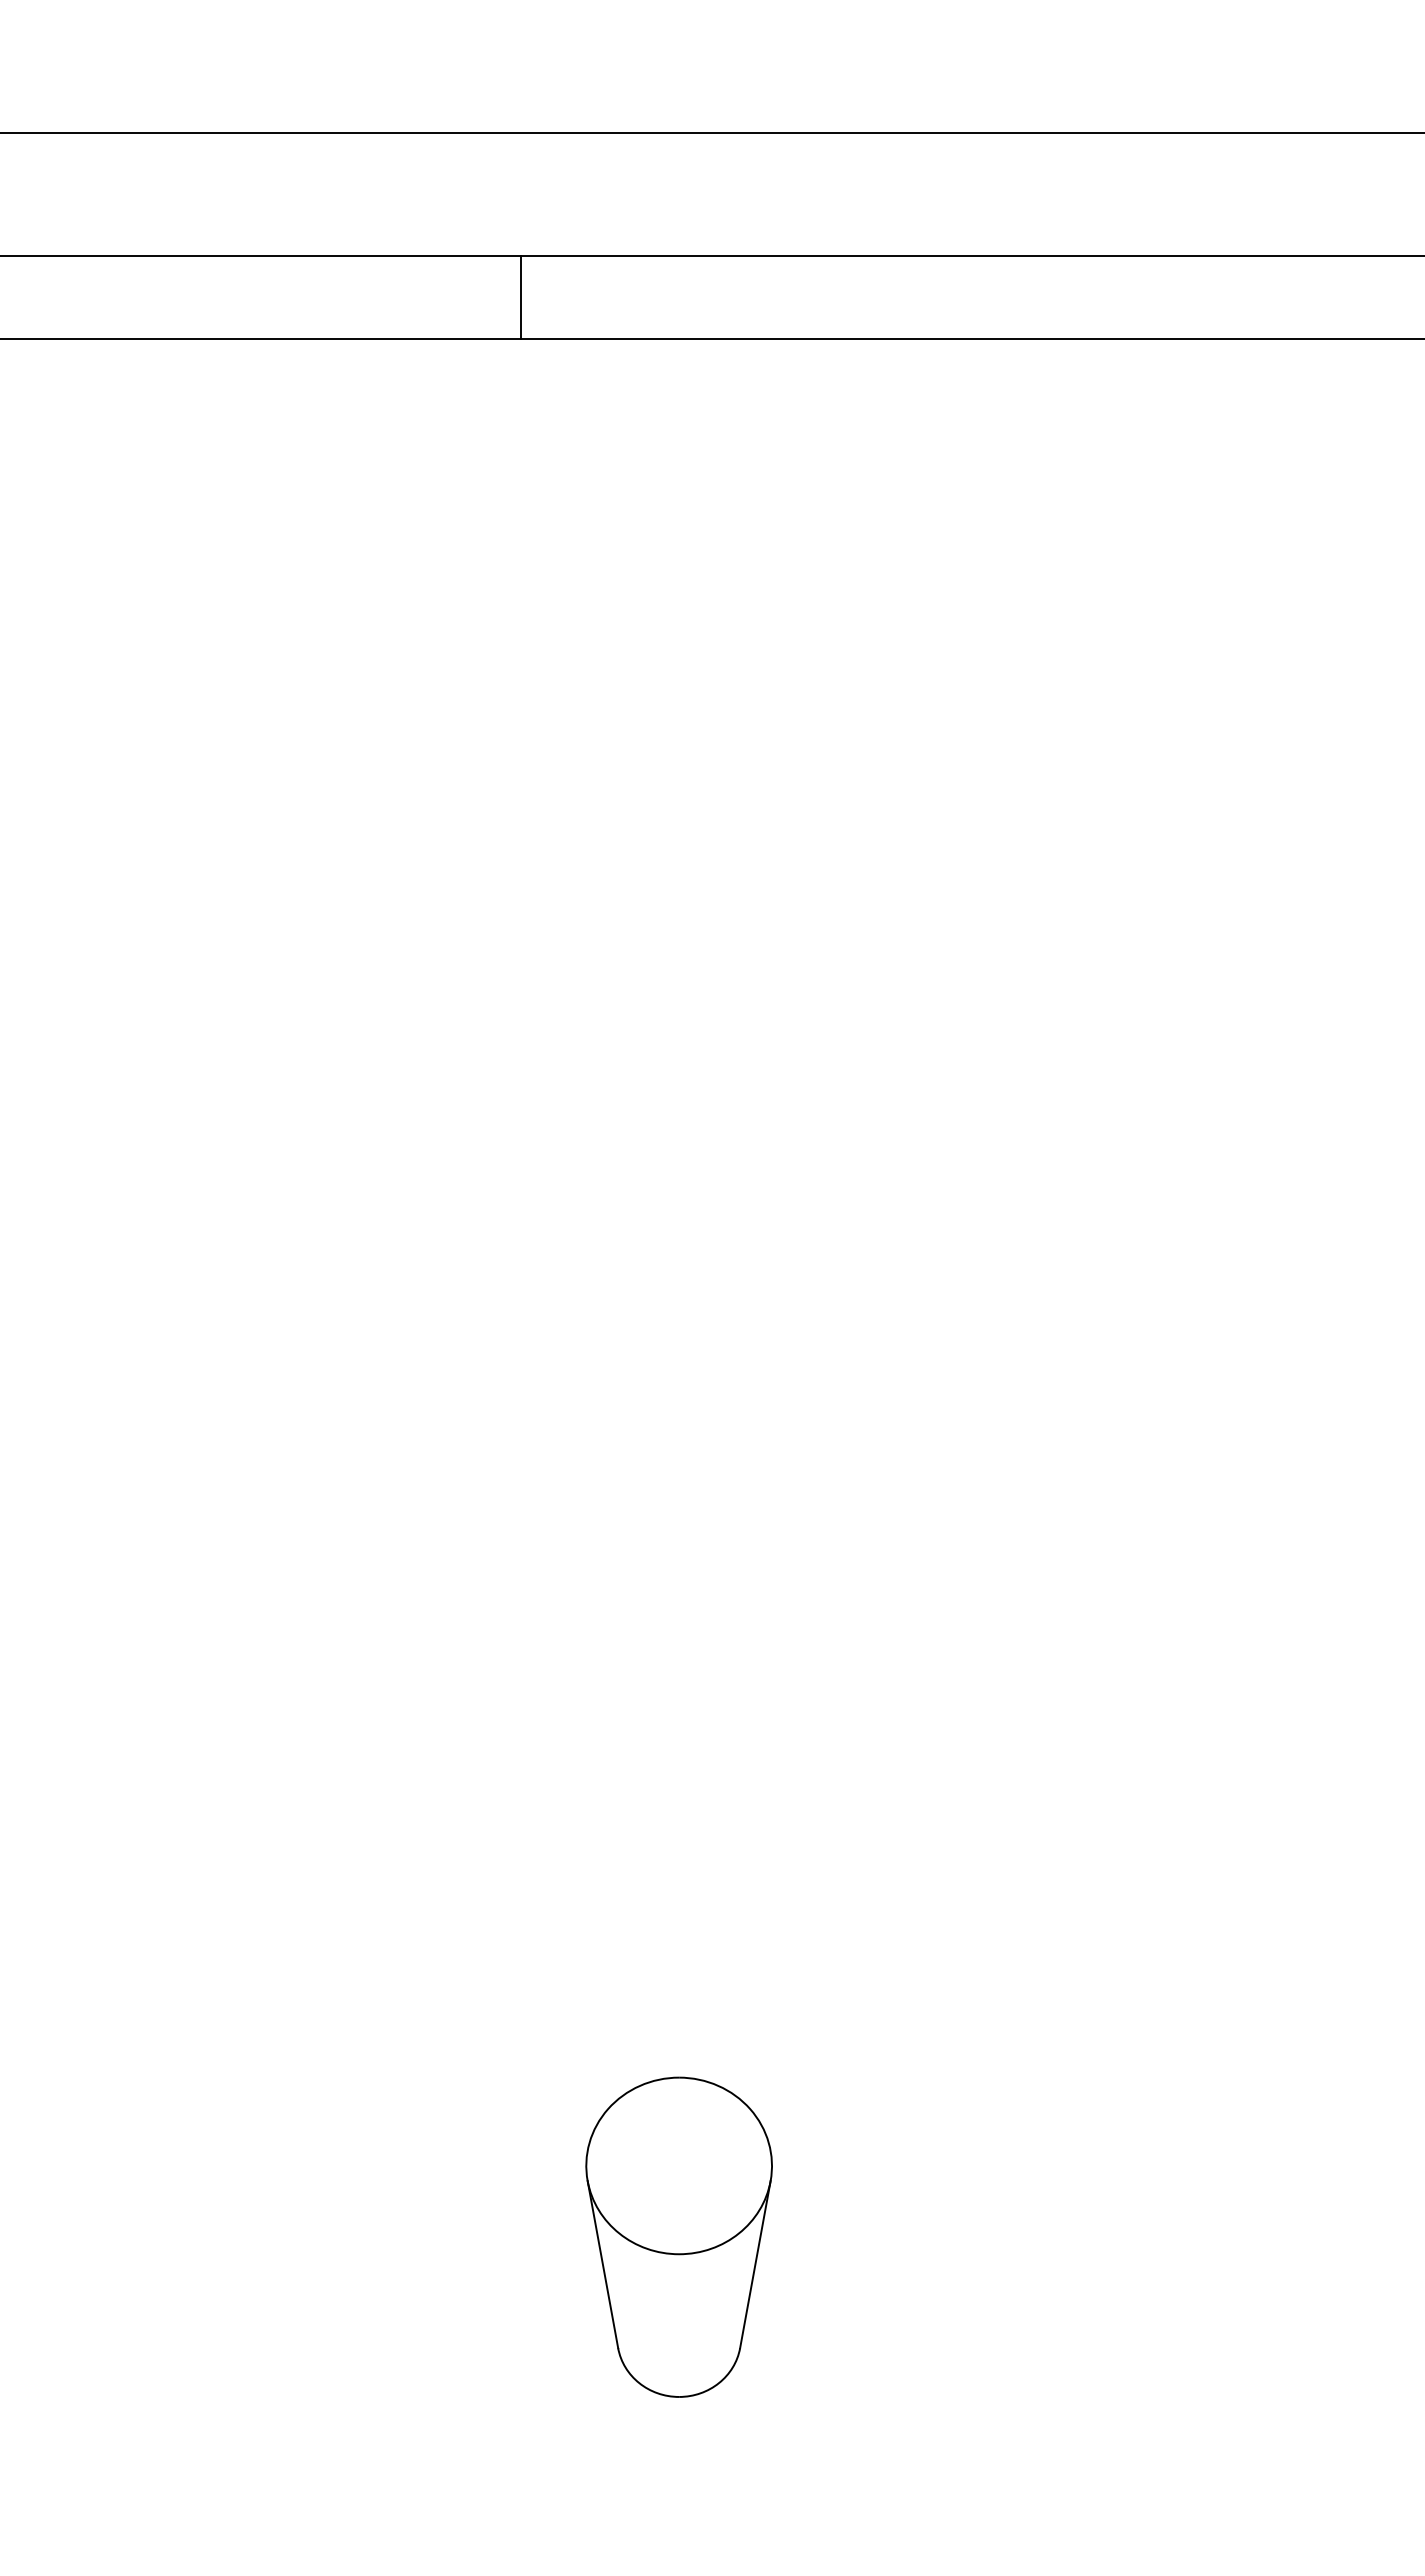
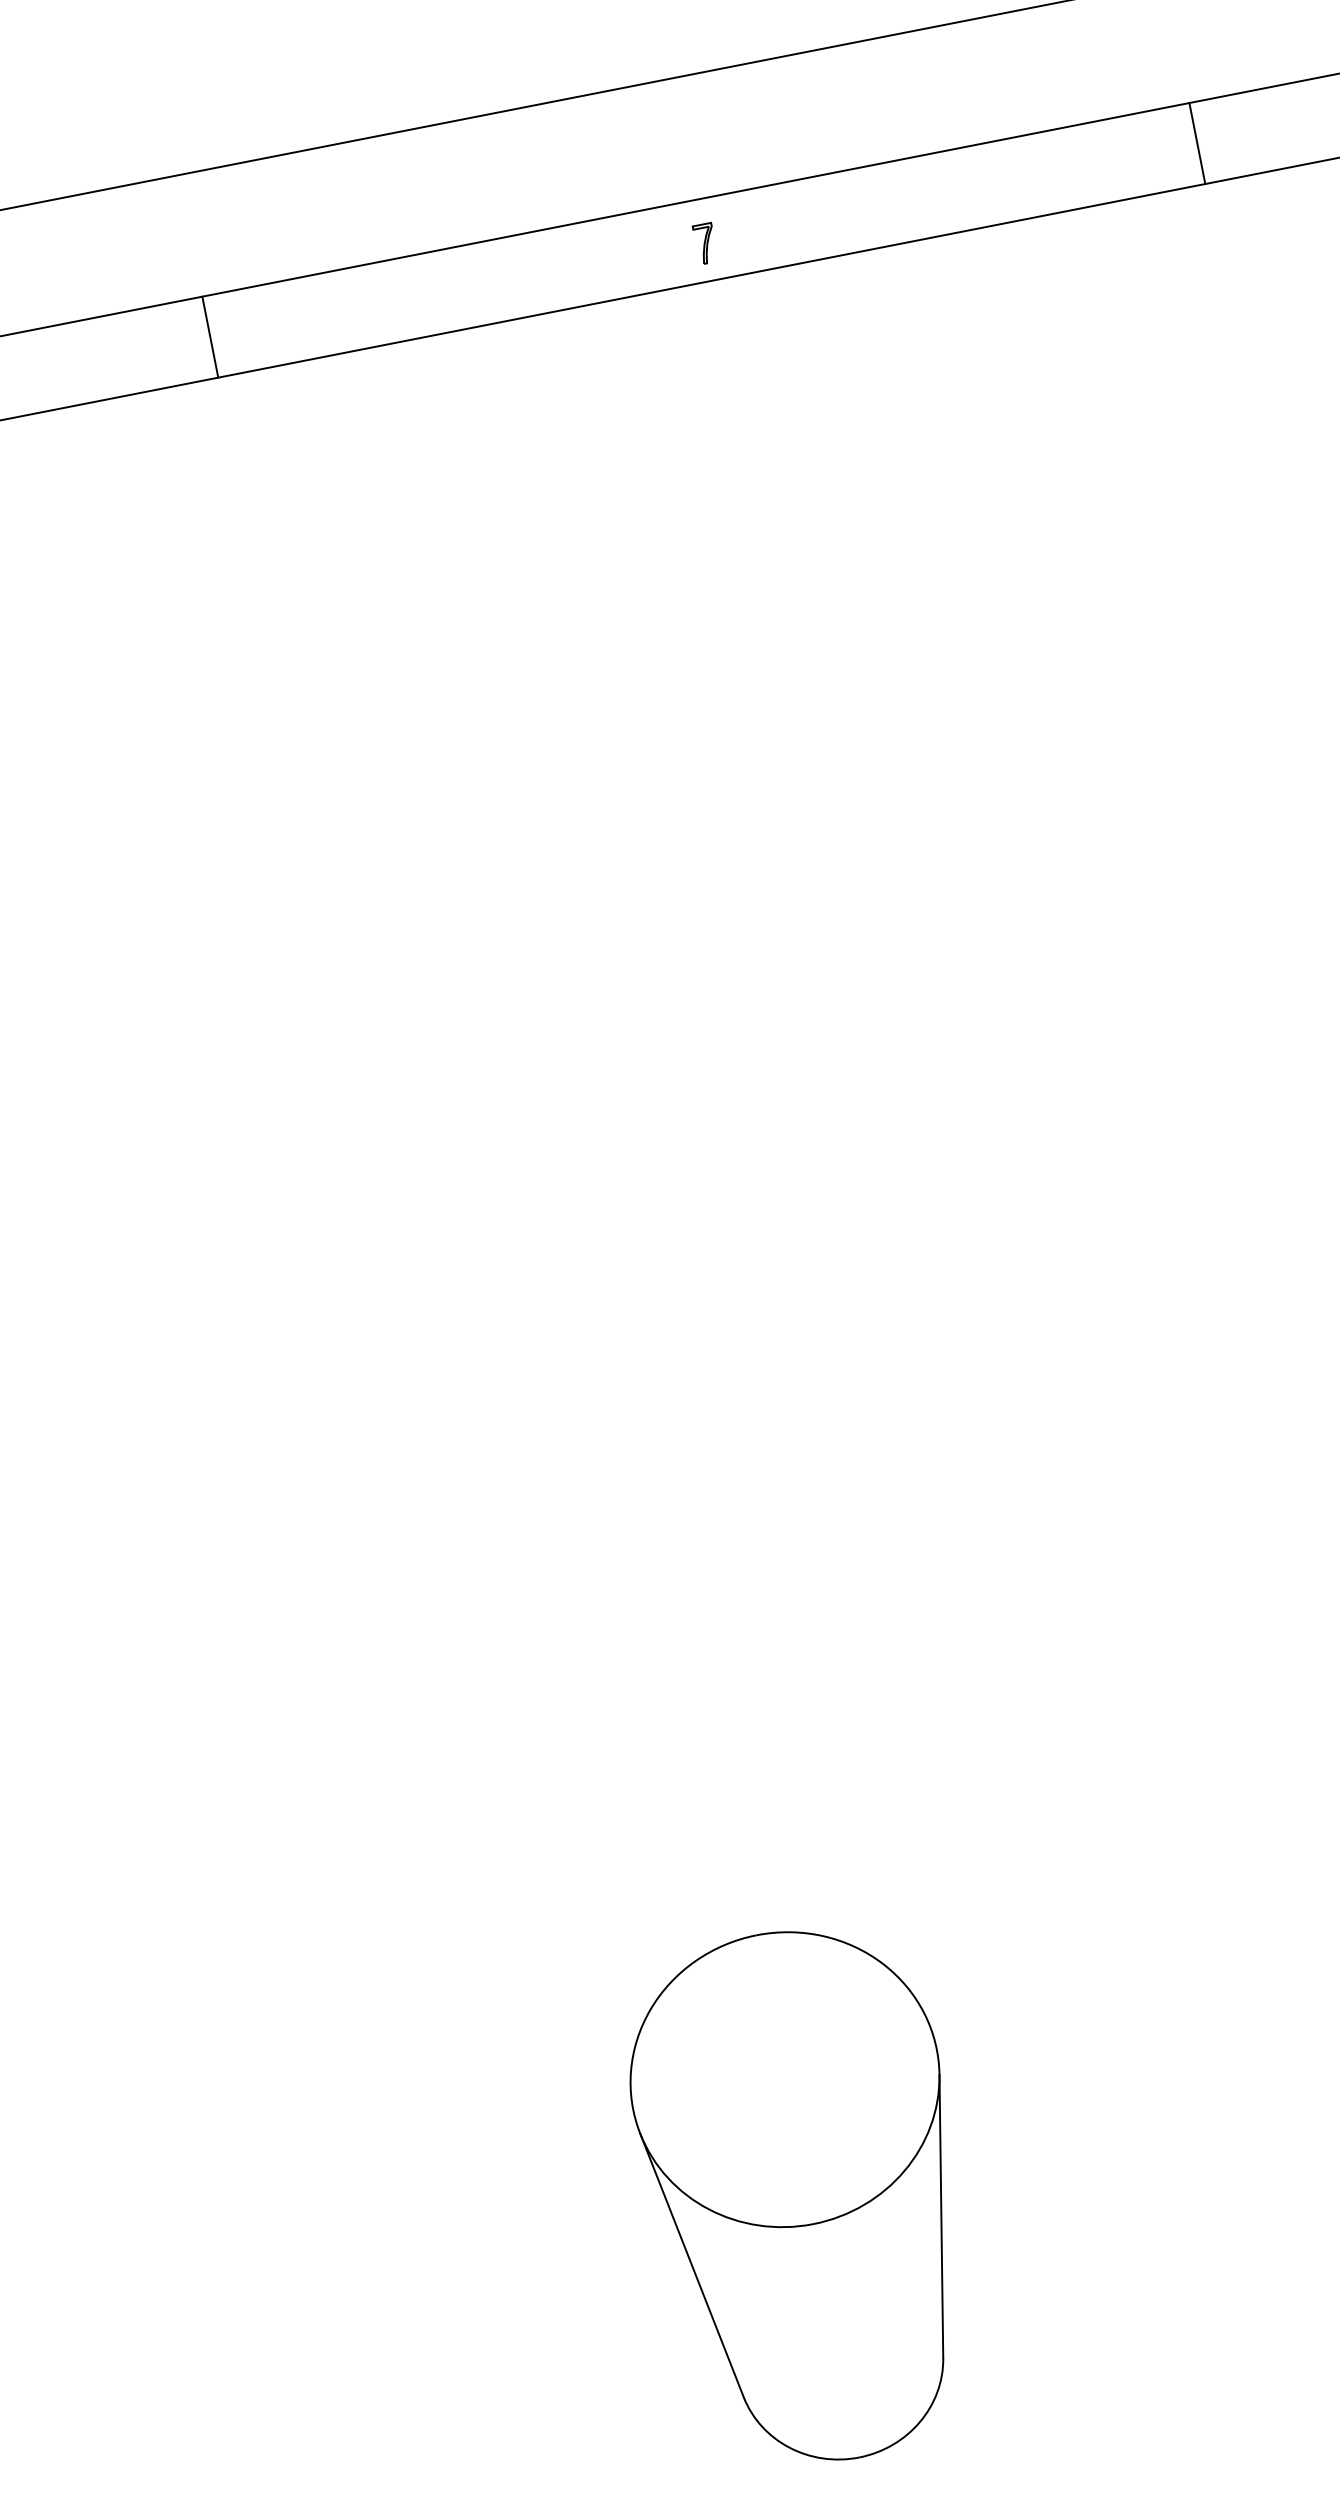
line: (520, 297) -> (210, 337), moved
part: (954, 301) -> (705, 243), added
part: (678, 2237) -> (807, 2196), size x1.67

